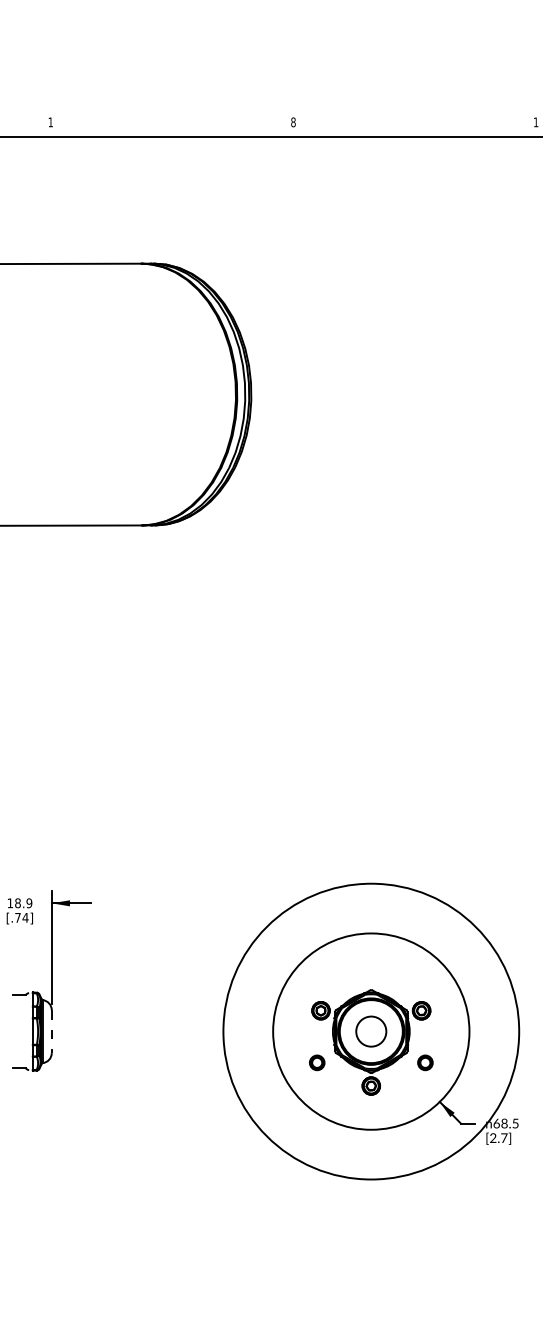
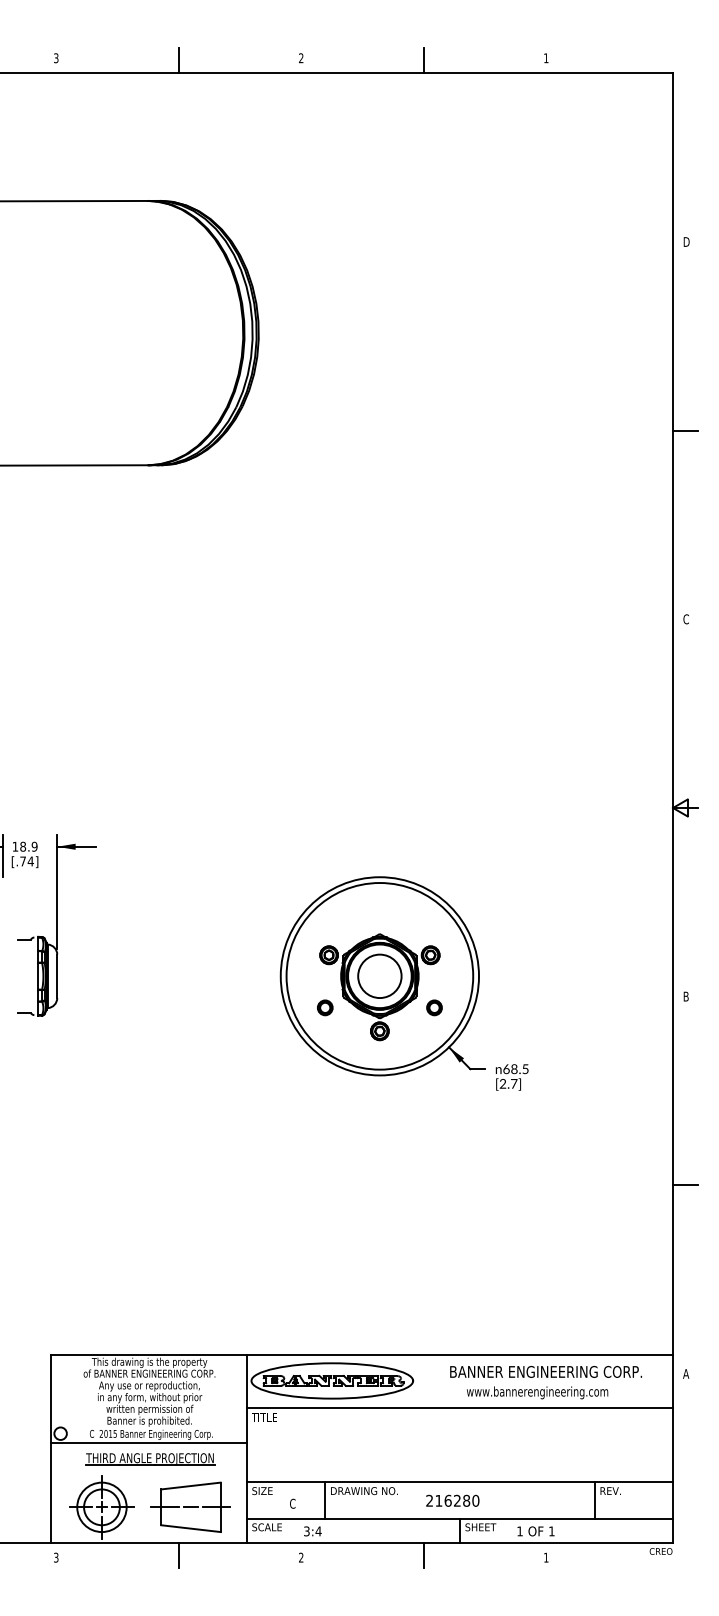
text: (51, 122) -> (56, 58), 1 -> 3
text: (293, 122) -> (301, 58), 8 -> 2
line: (171, 124) -> (178, 60), added
line: (414, 124) -> (423, 60), added
line: (52, 1031) -> (57, 976), dashed -> solid
circle: (370, 1031) -> (379, 976), size x0.62
circle: (370, 1031) -> (379, 976), size x1.43

